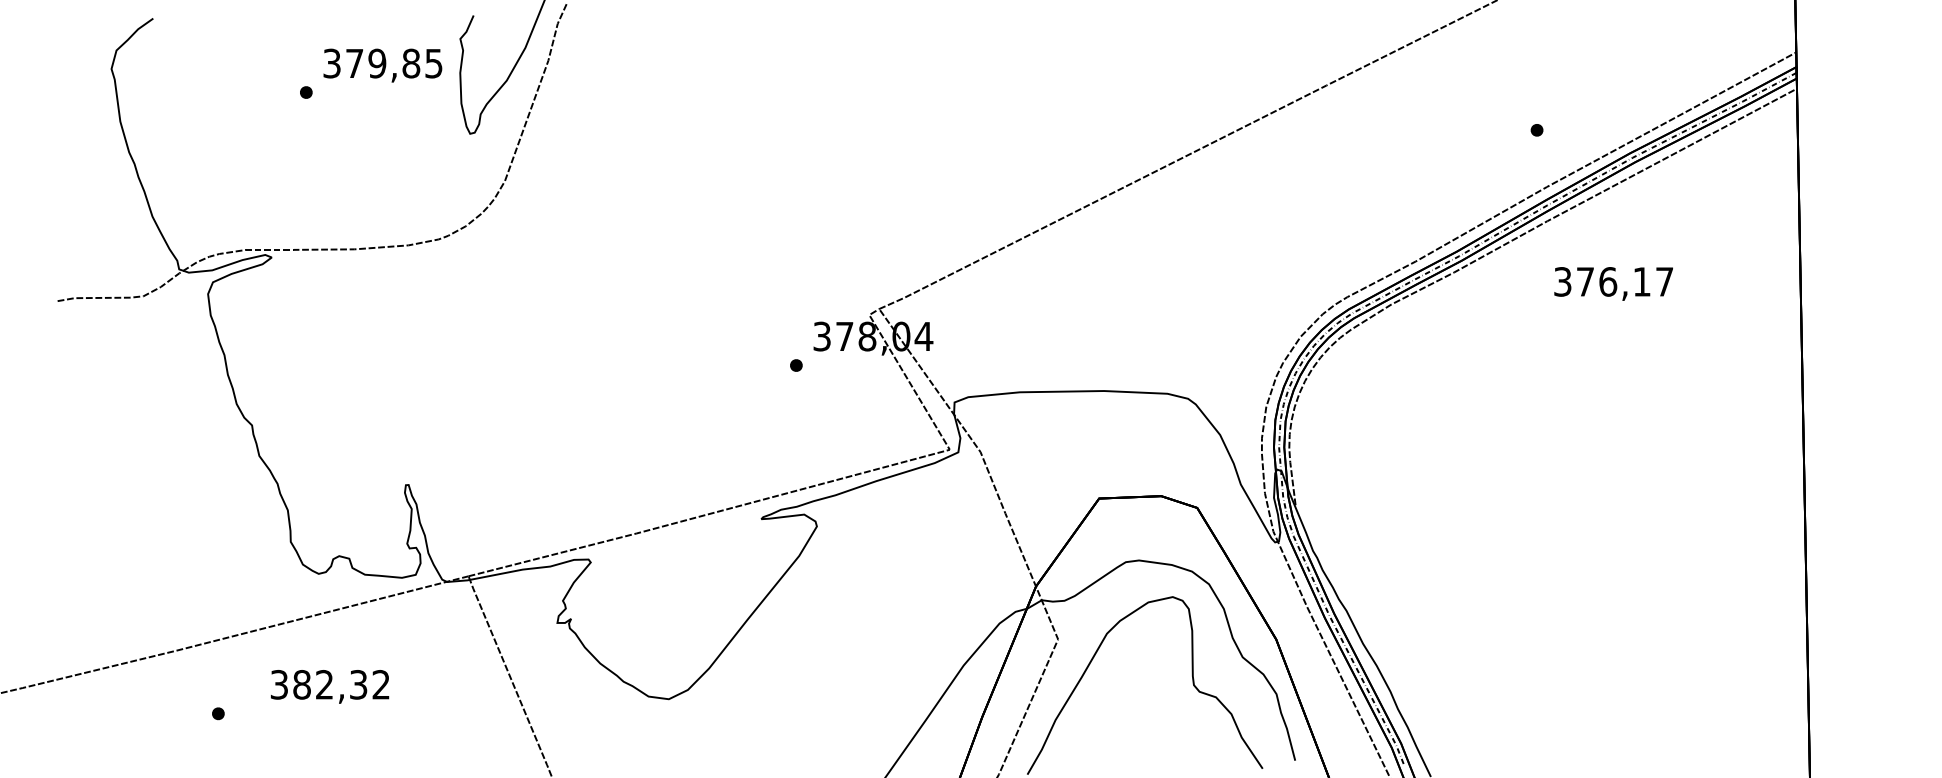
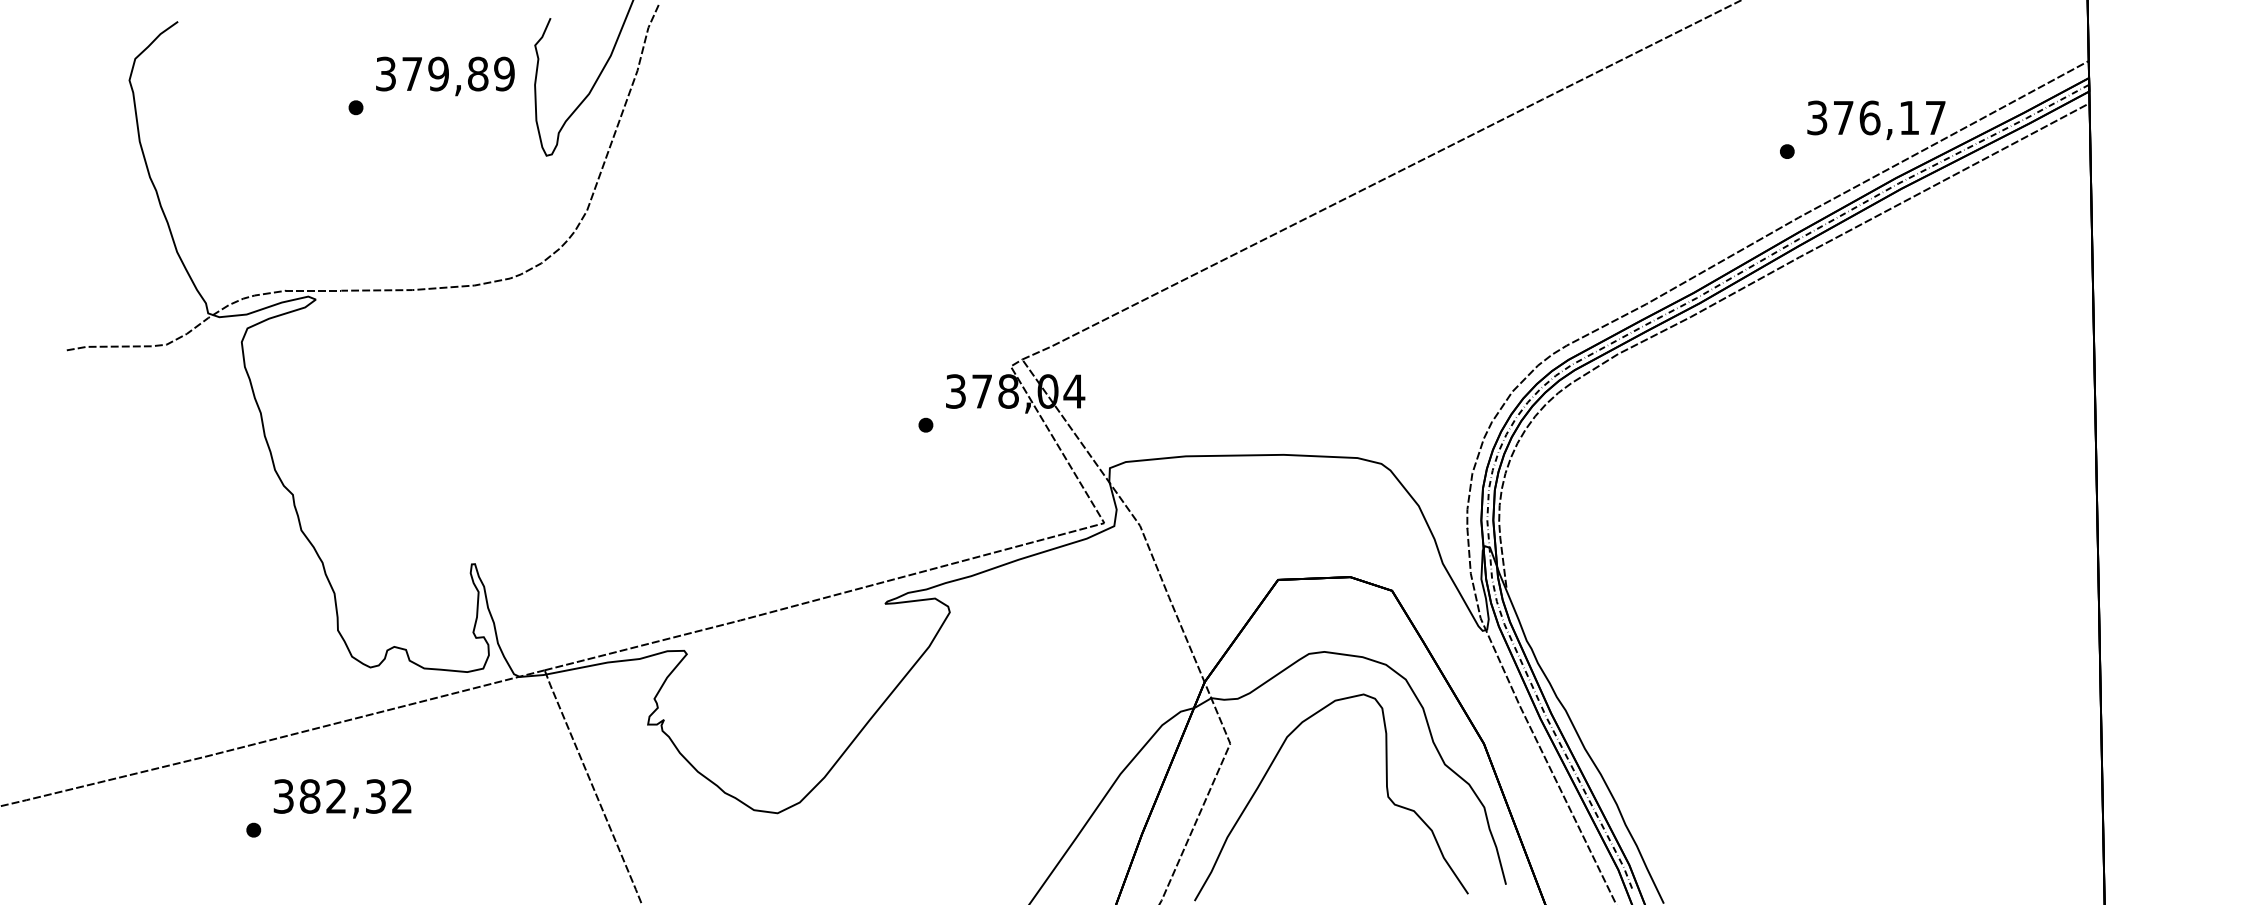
text: (433, 63) -> (504, 73), 379,85 -> 379,89
text: (1613, 283) -> (1876, 119), moved
text: (329, 686) -> (342, 798), moved

